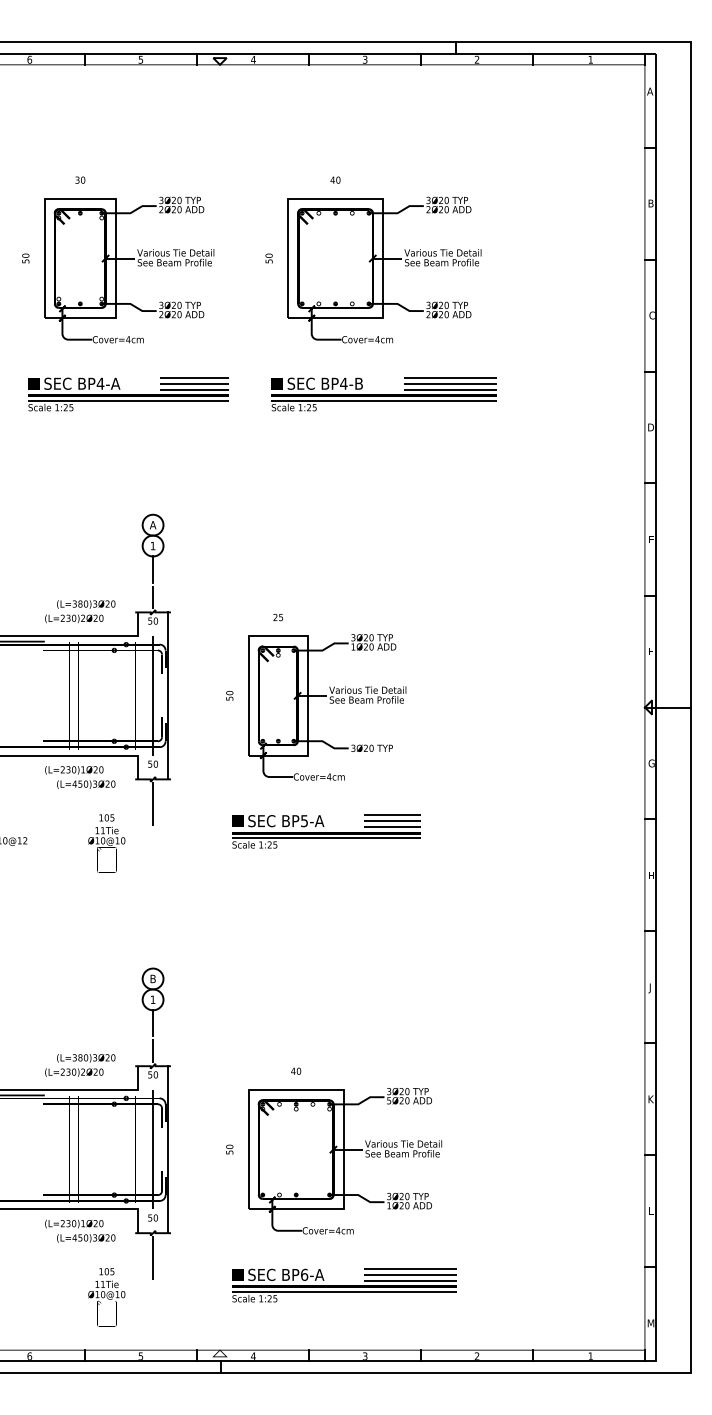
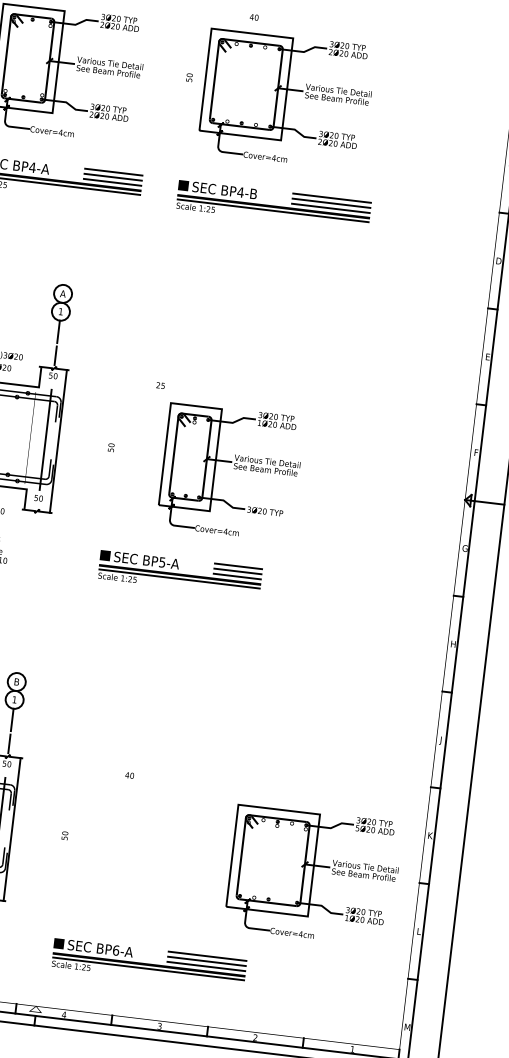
part: (327, 707) -> (231, 472), moved
line: (153, 804) -> (34, 532), removed
part: (345, 1161) -> (314, 875), moved

